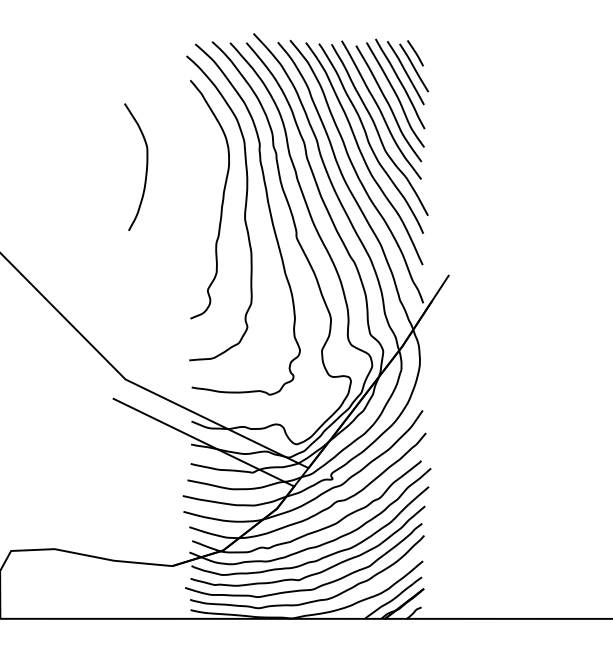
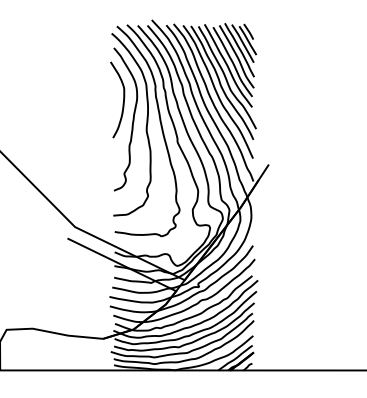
curve: (146, 166) -> (123, 99), moved

